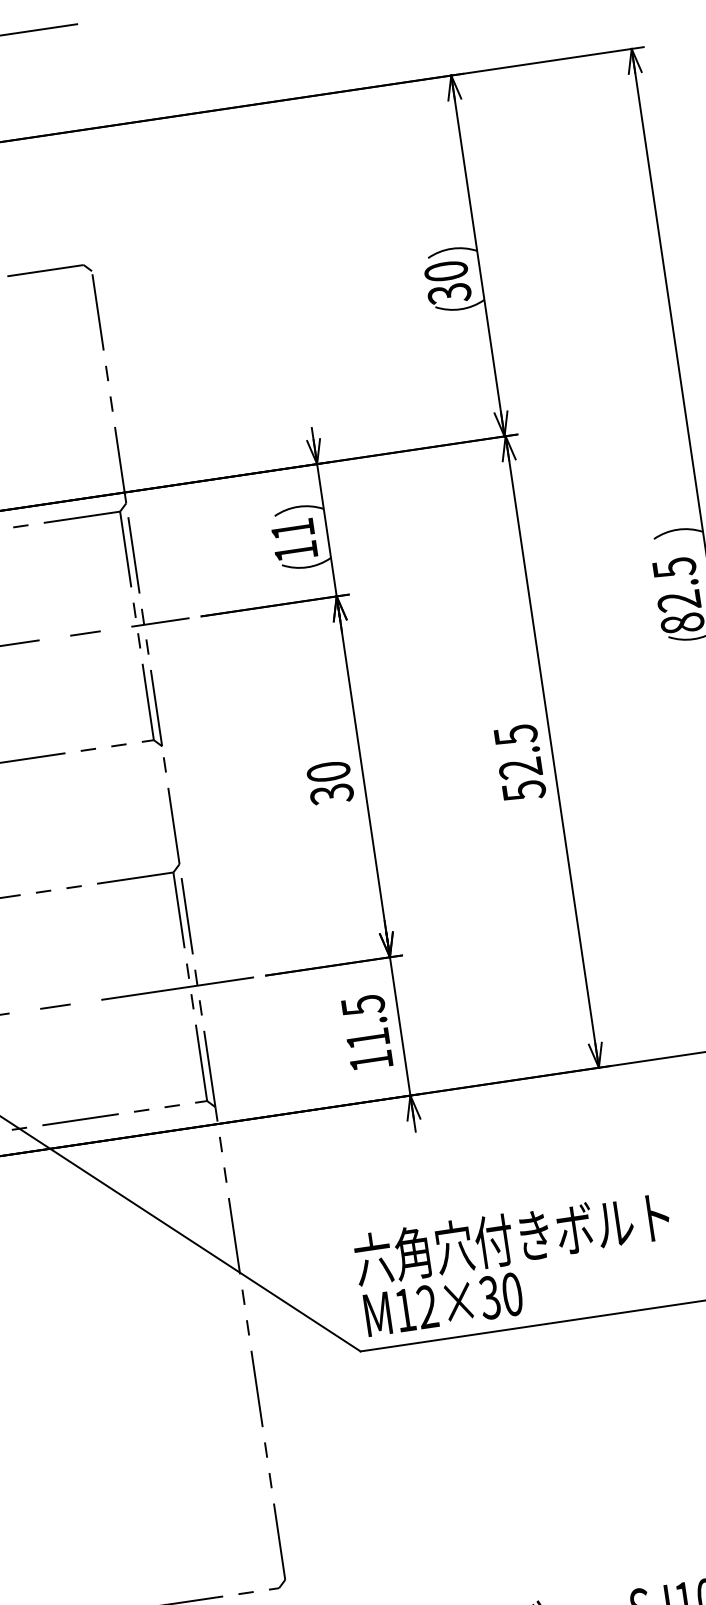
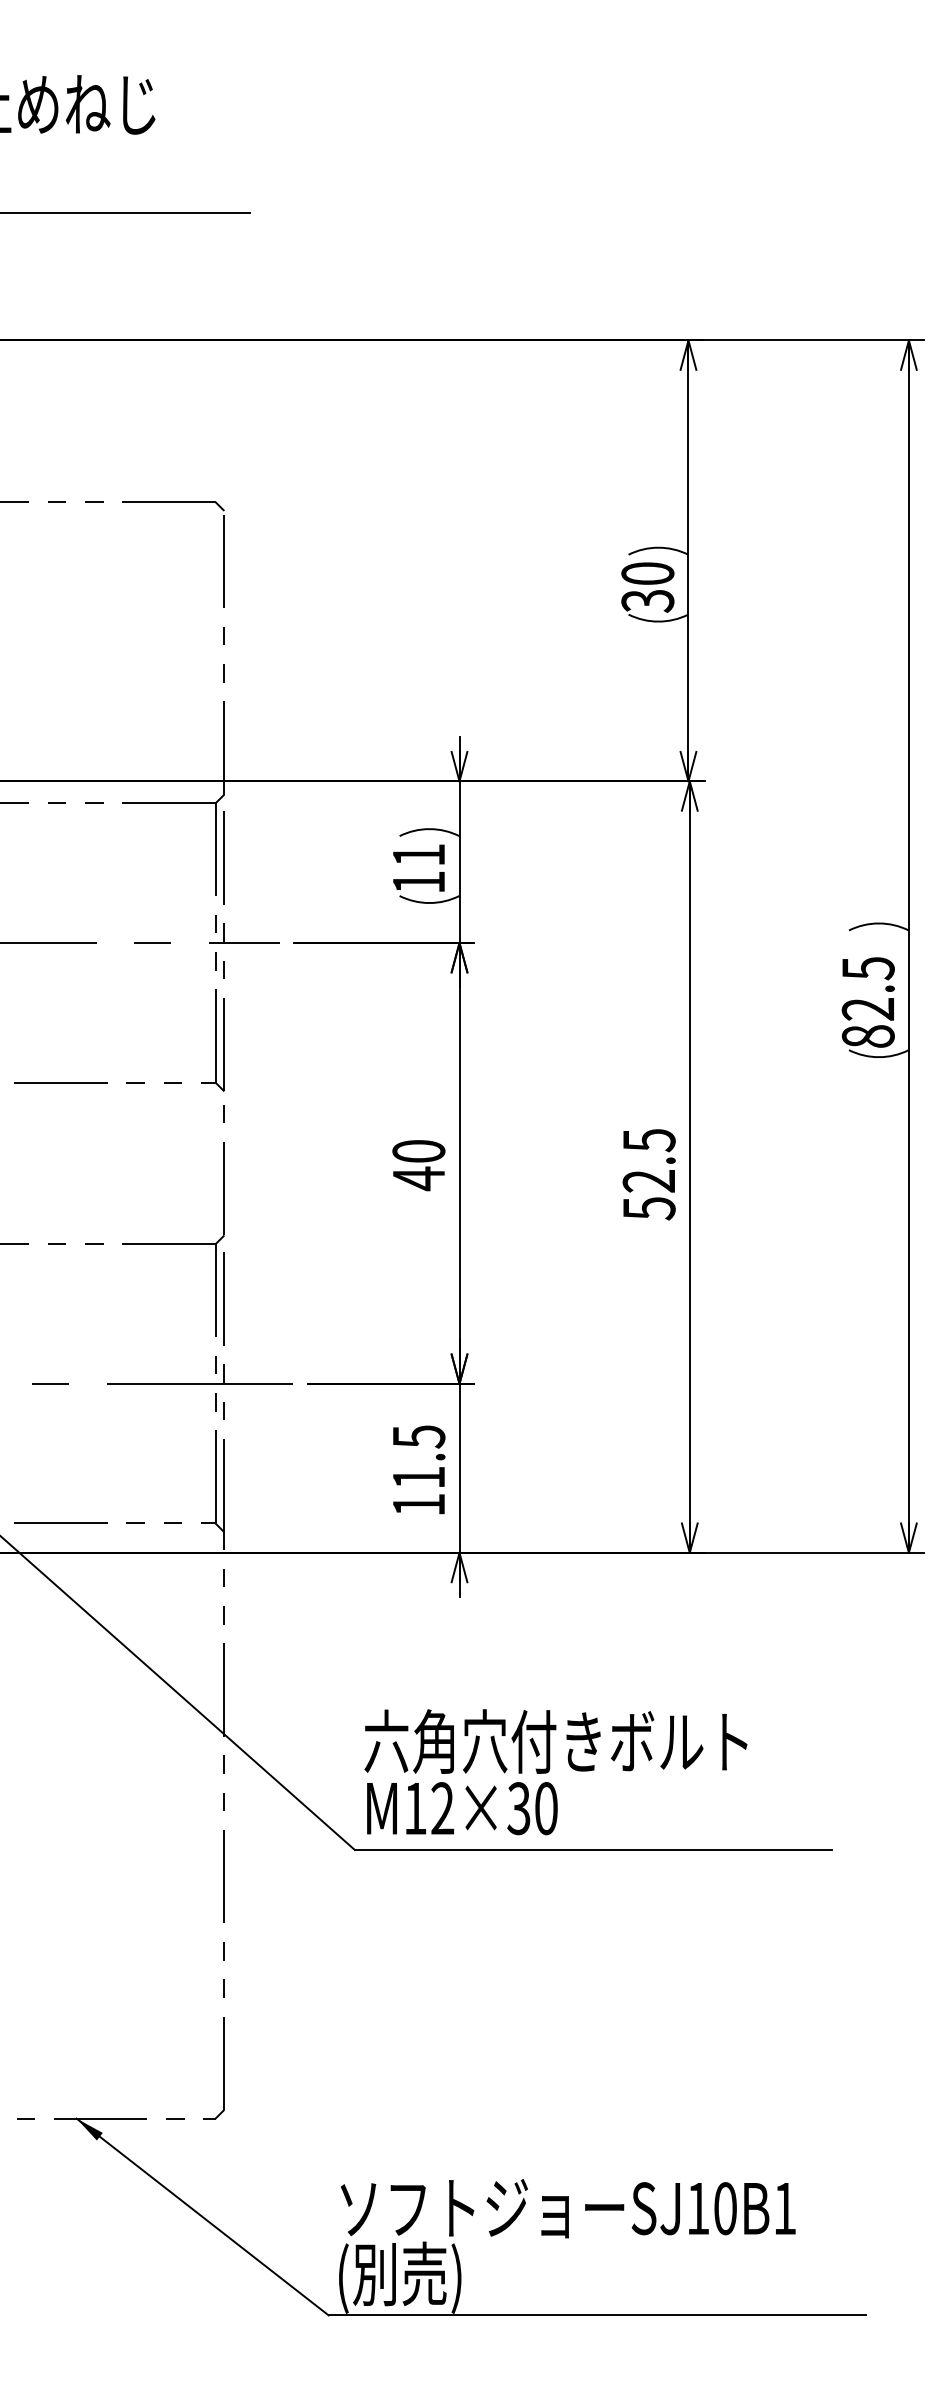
text: (331, 794) -> (418, 1178), 30 -> 40

